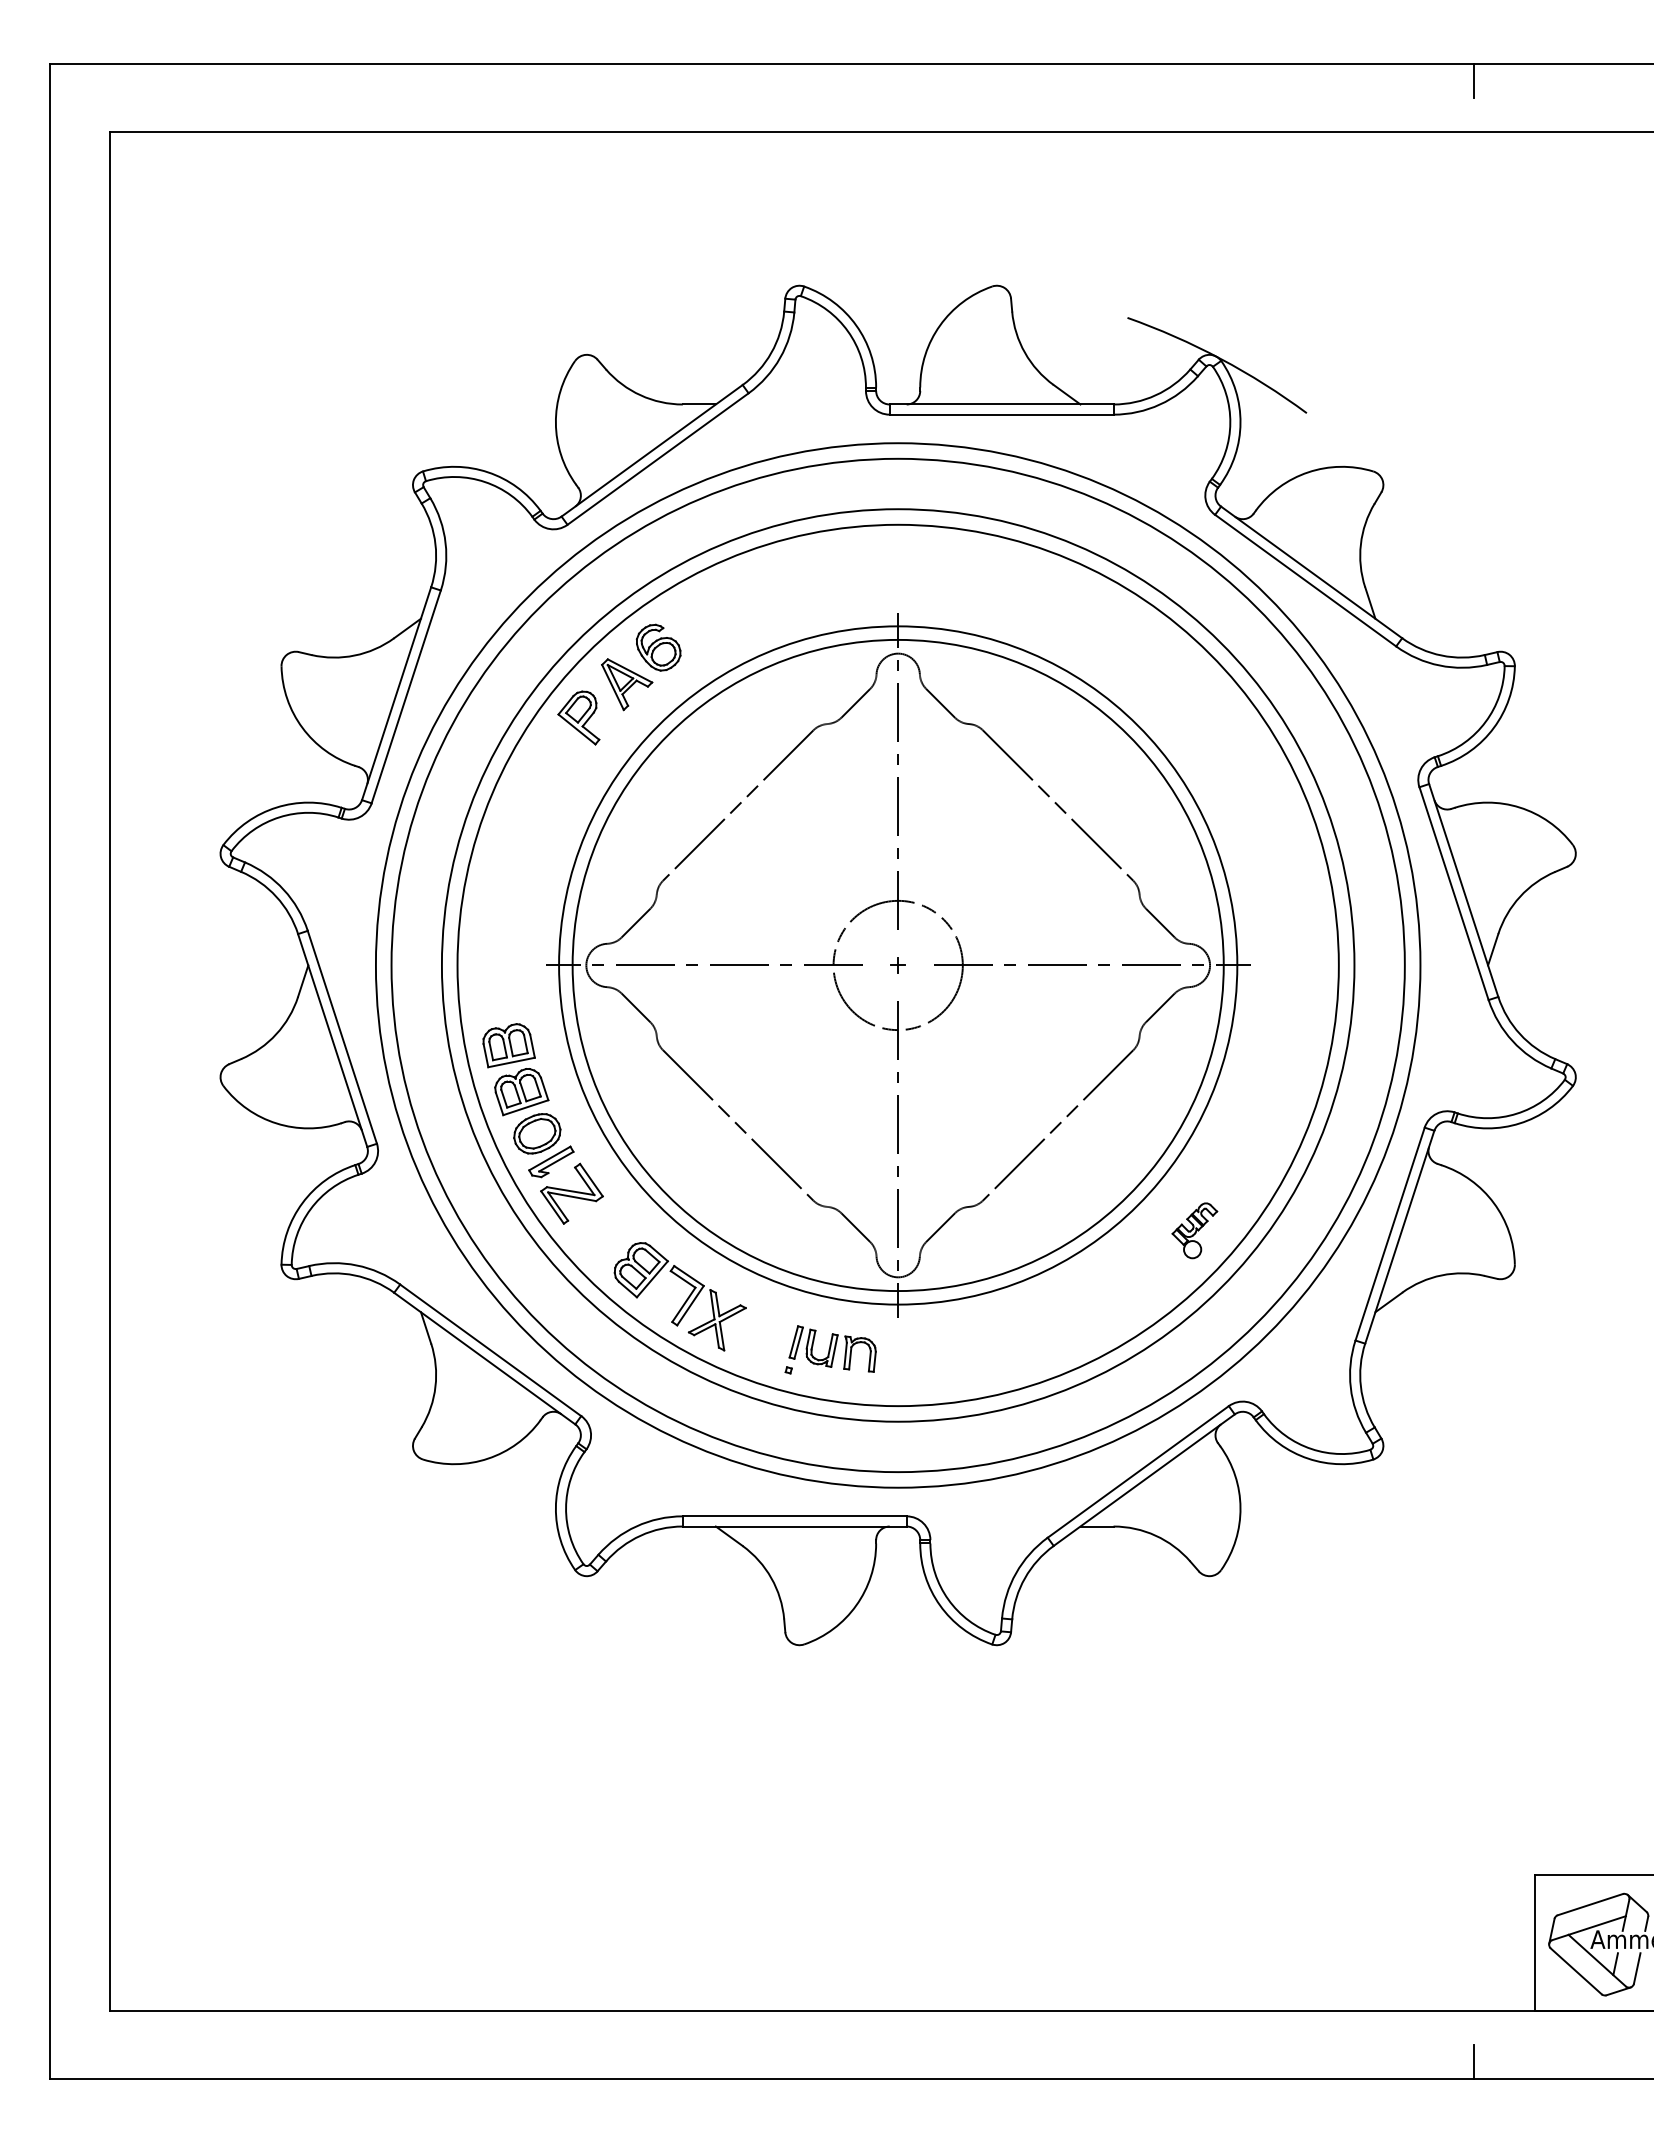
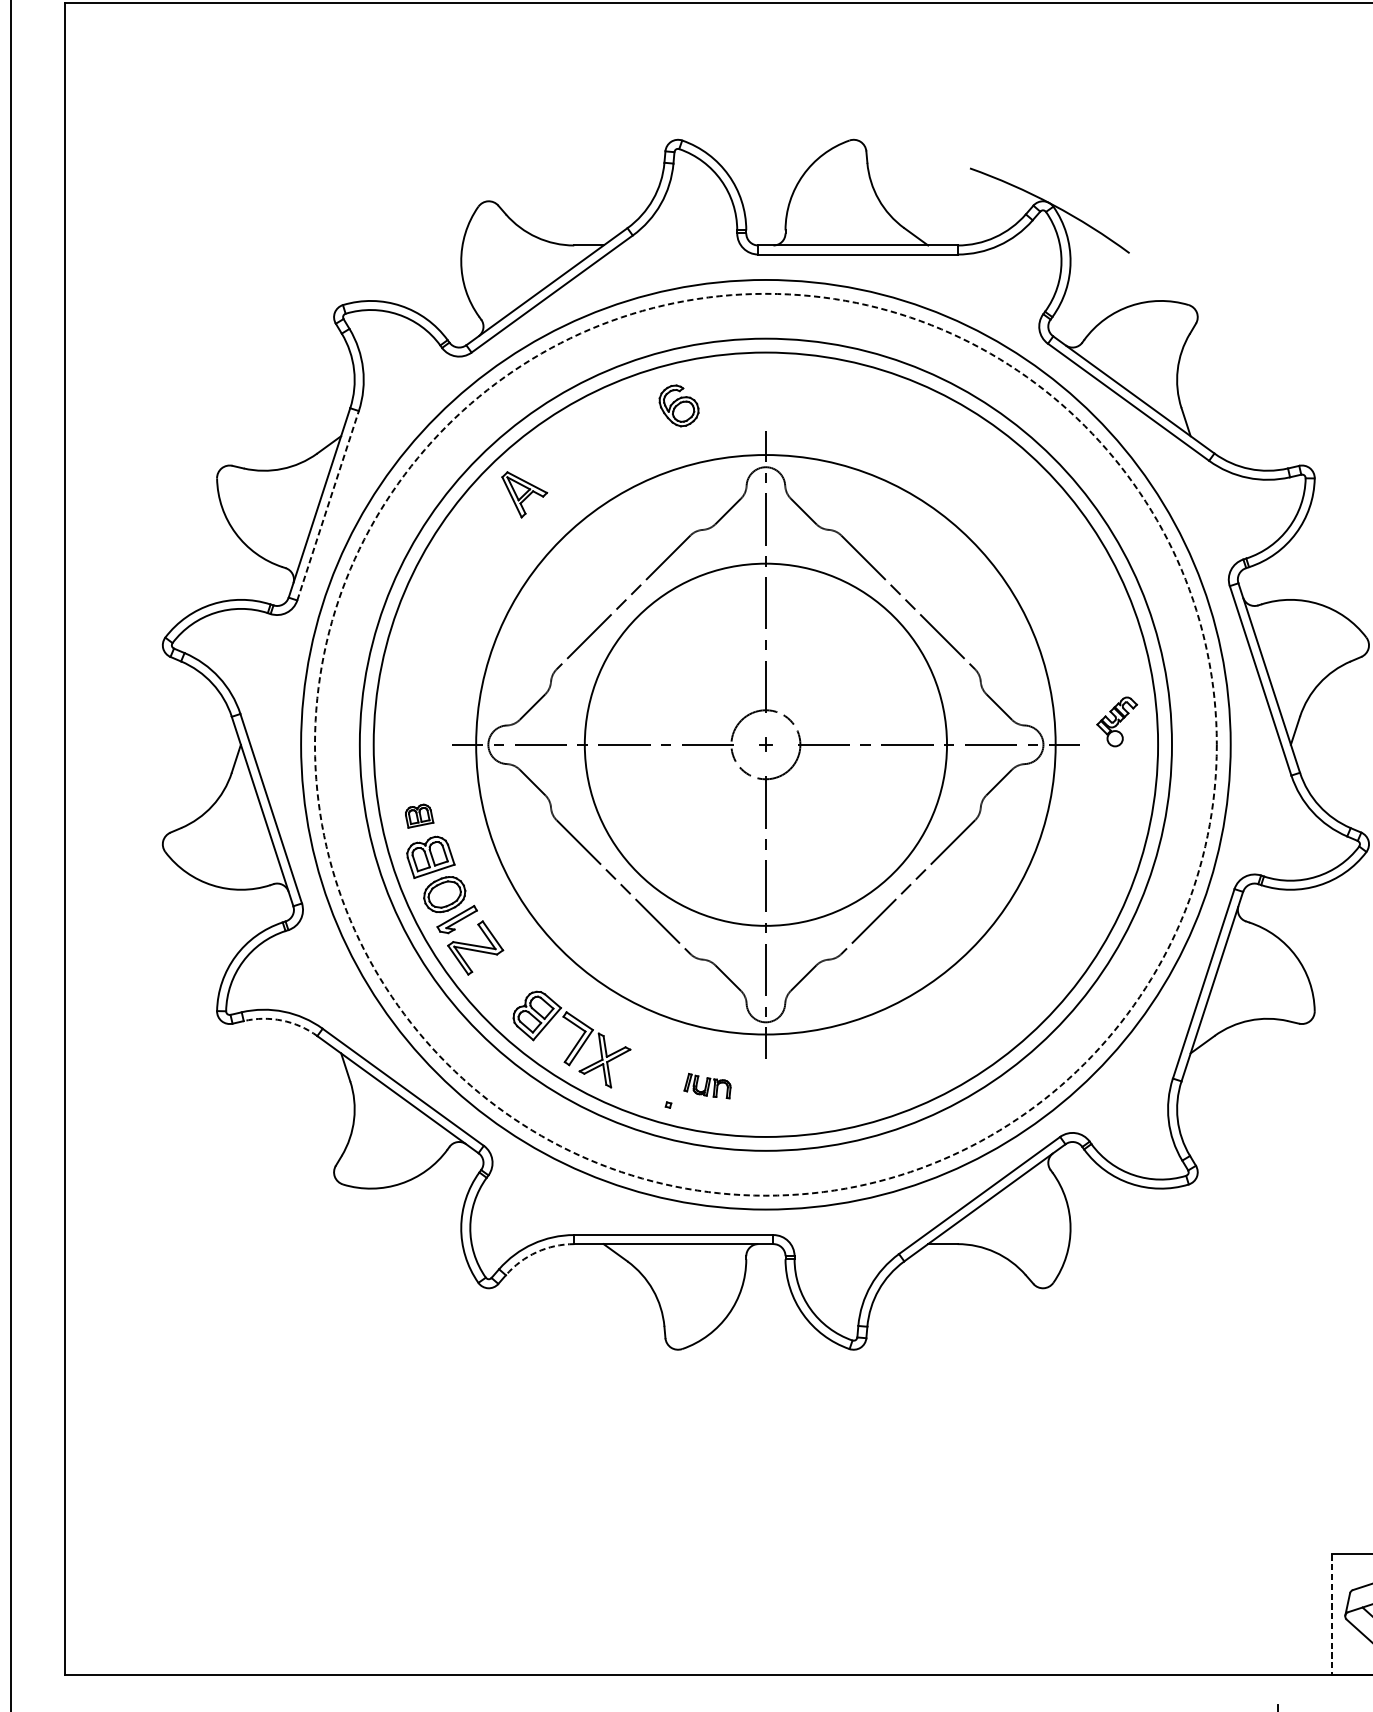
part: (658, 647) -> (678, 405), moved
line: (406, 696) -> (328, 505), solid -> dashed
part: (578, 717) -> (481, 524), removed
circle: (897, 965) -> (765, 744), size x0.6
circle: (897, 965) -> (765, 744), solid -> dashed
circle: (898, 965) -> (766, 744), size x0.6
part: (508, 1045) -> (419, 815), size x0.6
part: (1194, 1230) -> (1116, 721), moved
arc: (354, 1275) -> (282, 1020), solid -> dashed
part: (832, 1348) -> (707, 1085), size x0.6
arc: (640, 1535) -> (536, 1252), solid -> dashed
line: (1534, 1943) -> (1332, 1615), solid -> dashed

